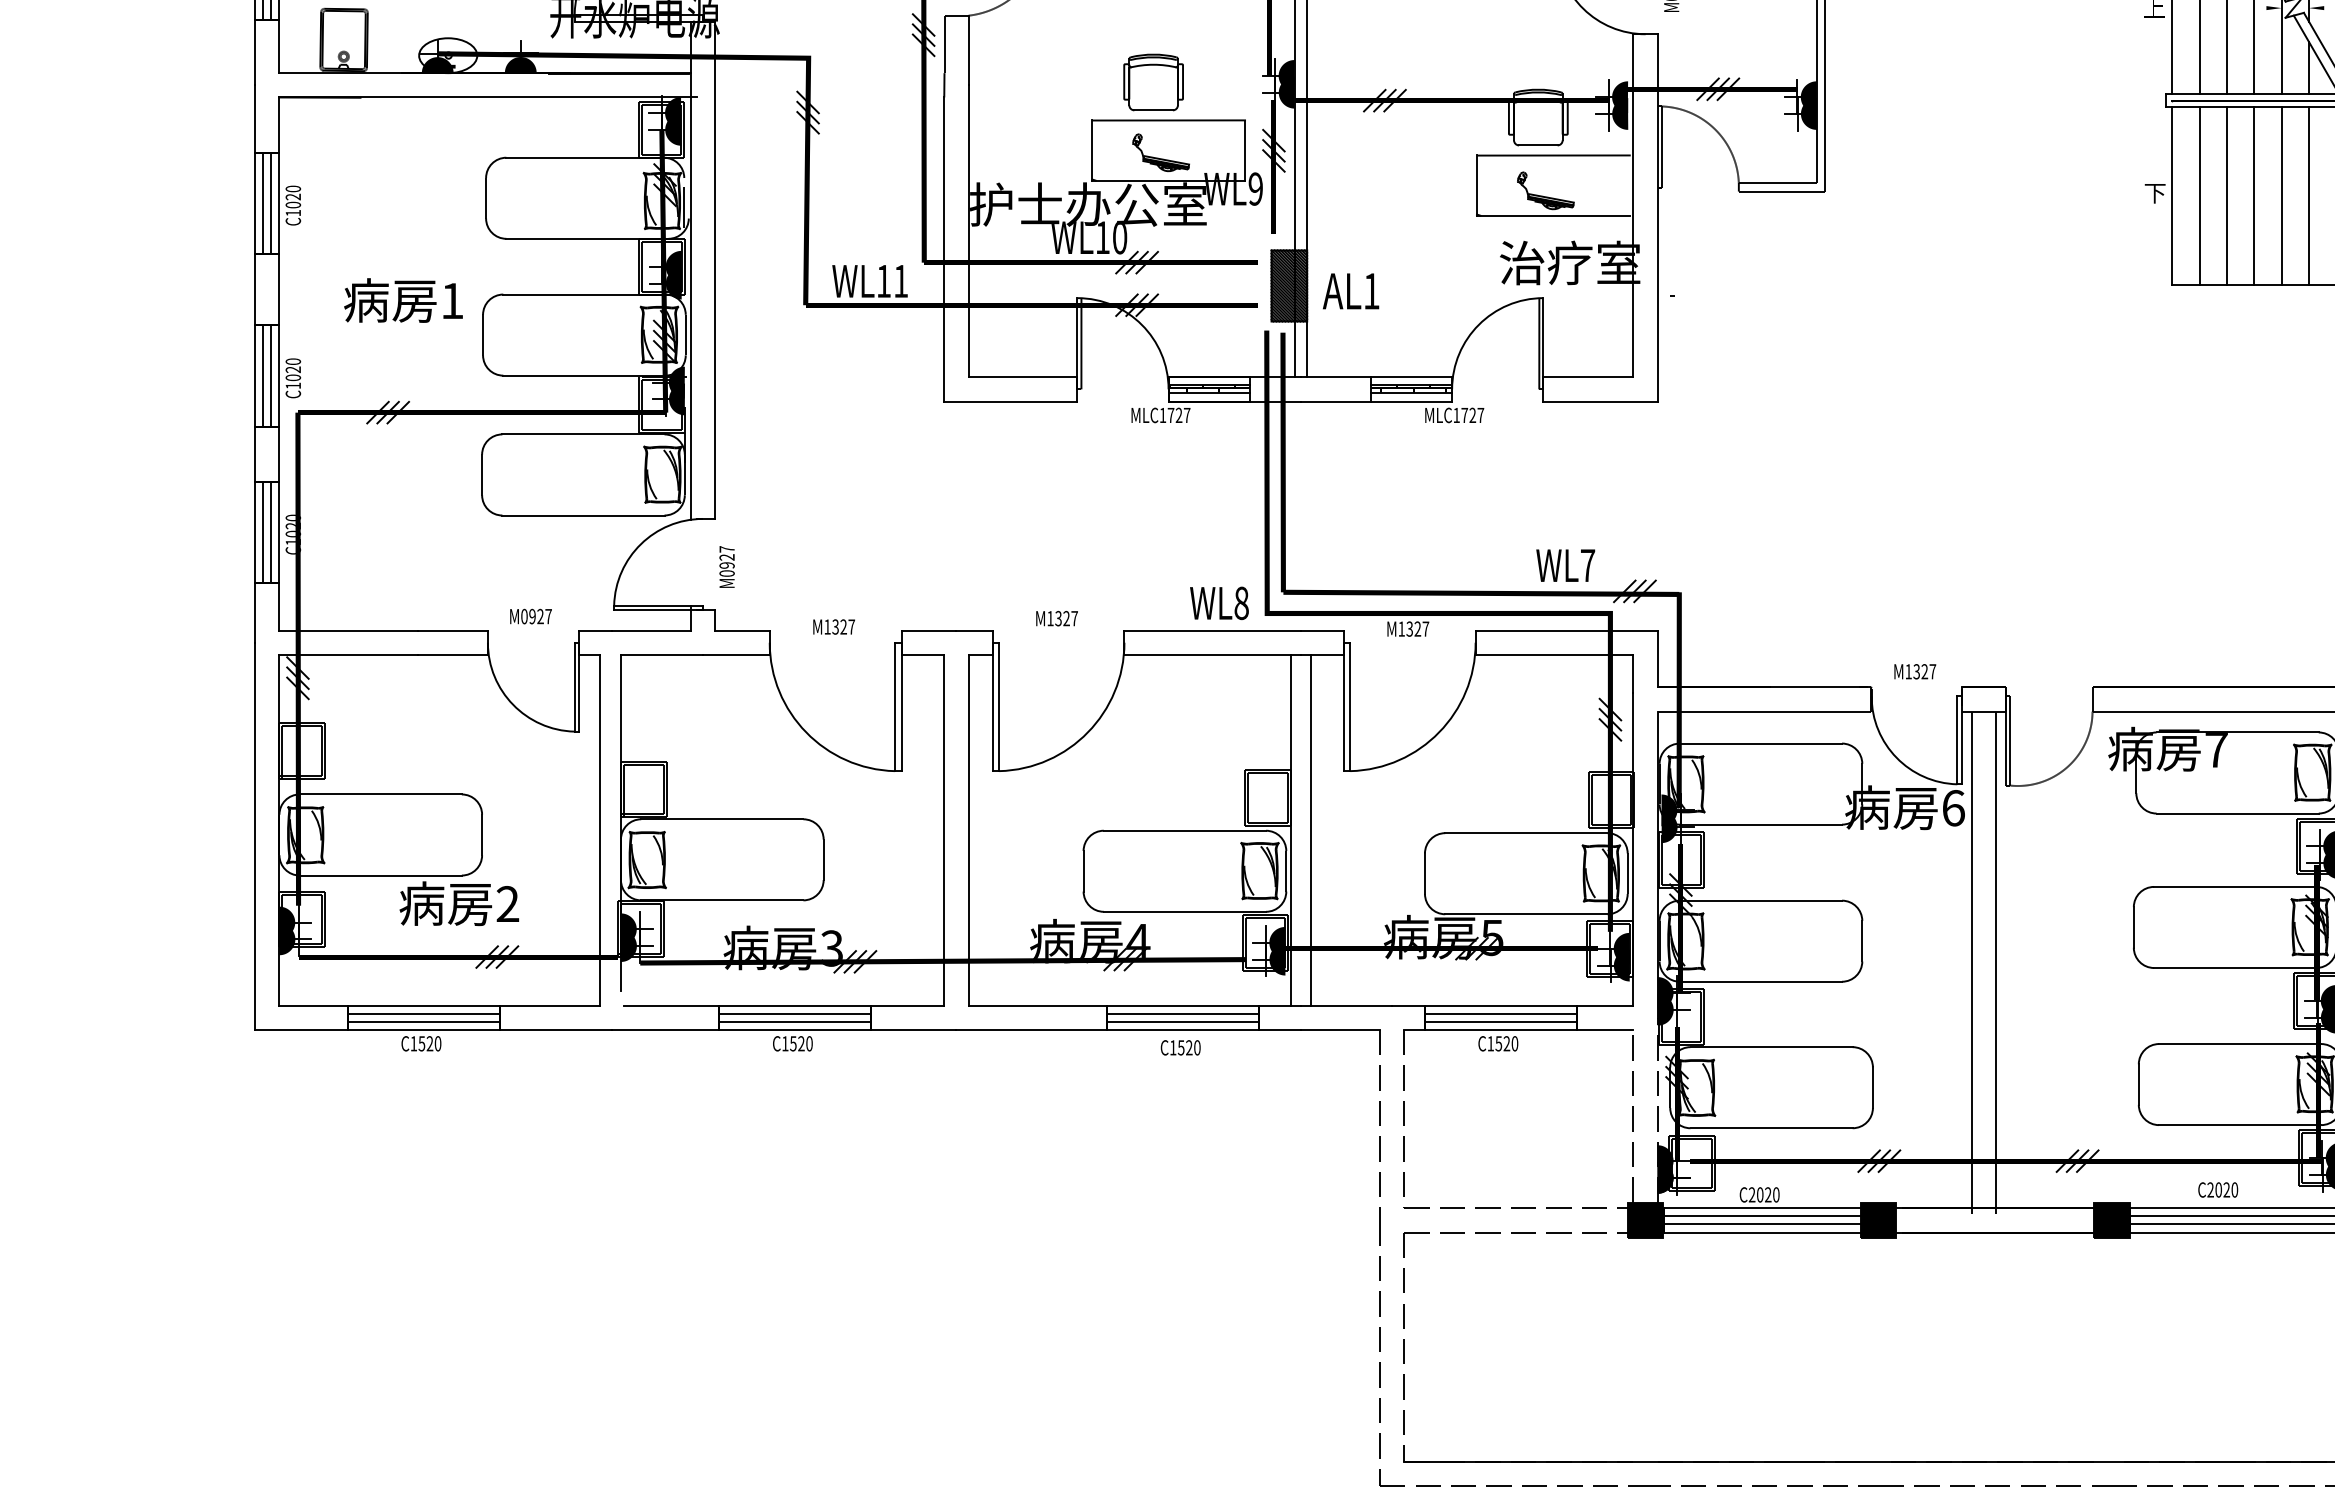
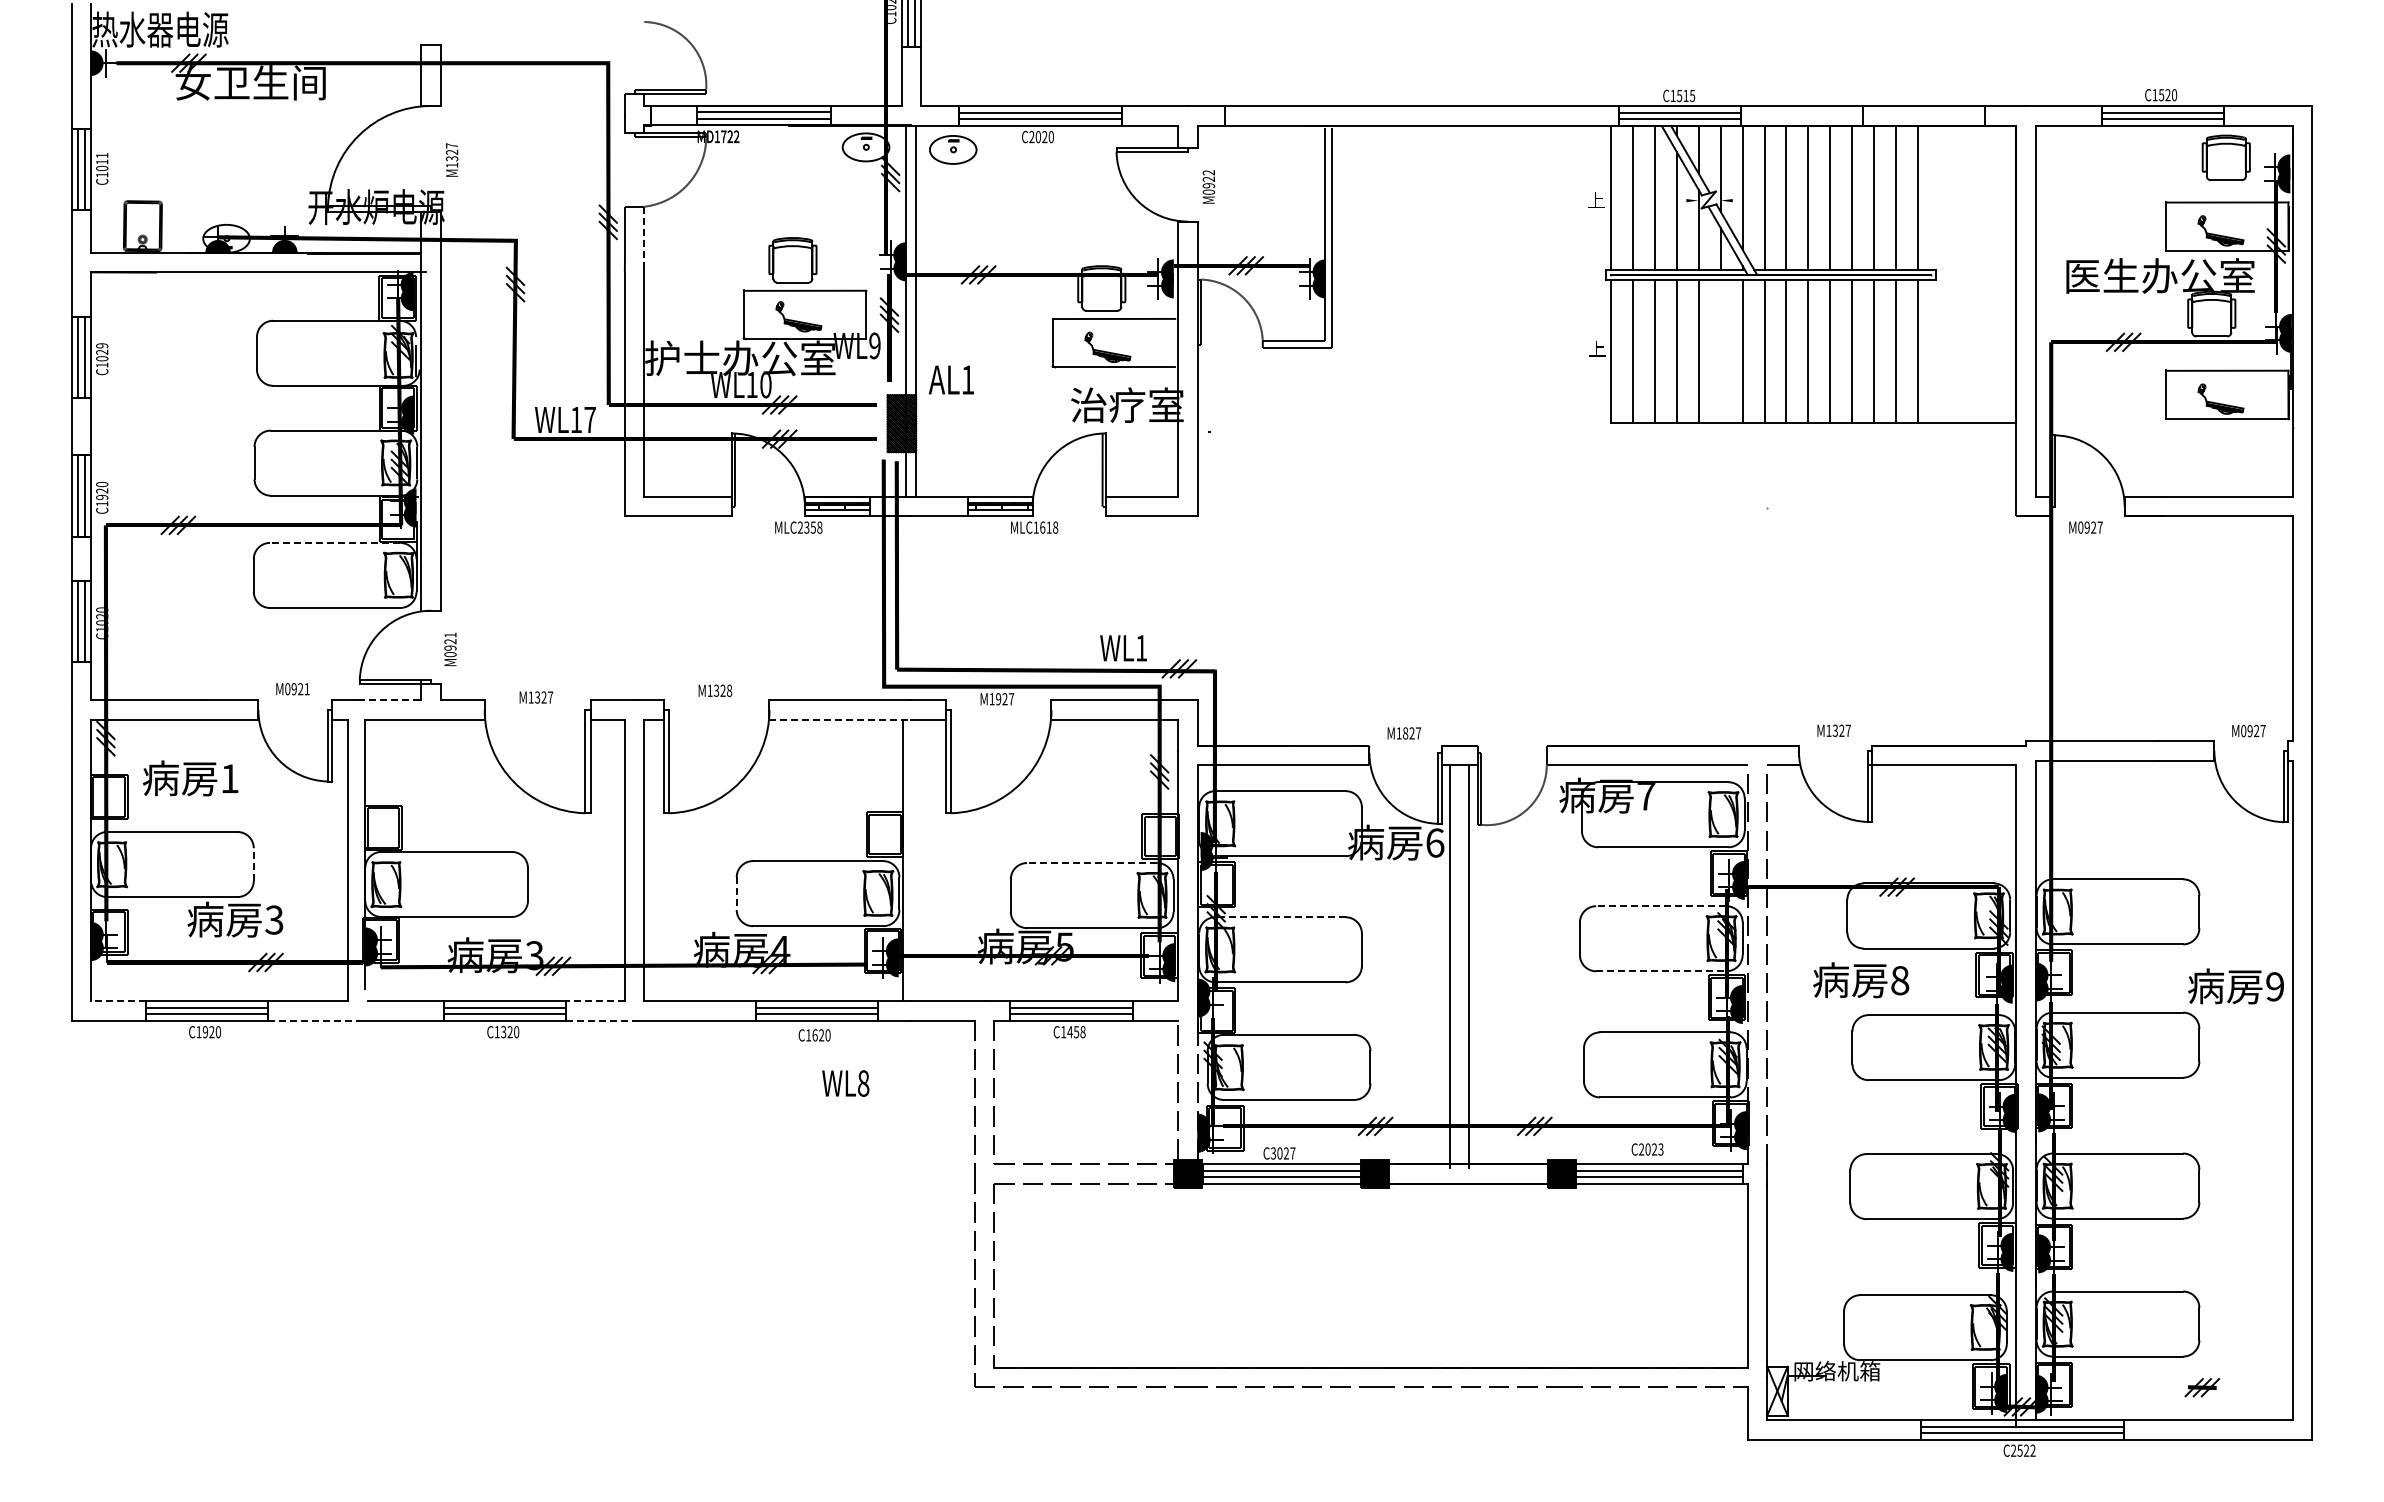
line: (968, 50) -> (644, 234), solid -> dashed
text: (293, 188) -> (102, 345), C1020 -> C1029
text: (2154, 193) -> (1596, 349), 下 -> 上
line: (2308, 196) -> (1720, 351), removed
text: (900, 280) -> (589, 419), WL11 -> WL17
text: (1351, 290) -> (951, 379), moved
text: (403, 300) -> (190, 778), moved
text: (293, 377) -> (102, 497), C1020 -> C1920
text: (1174, 415) -> (809, 527), MLC1727 -> MLC2358
text: (1473, 415) -> (1049, 527), MLC1727 -> MLC1618
line: (582, 433) -> (334, 542), solid -> dashed
text: (727, 548) -> (450, 634), M0927 -> M0921
text: (1587, 565) -> (1141, 648), WL7 -> WL1
text: (1219, 603) -> (845, 1083), moved
text: (547, 617) -> (306, 689), M0927 -> M0921
text: (1074, 618) -> (729, 690), M1327 -> M1328
text: (1409, 629) -> (998, 699), M1327 -> M1927
line: (651, 630) -> (389, 700), solid -> dashed
line: (1212, 654) -> (840, 719), solid -> dashed
text: (1916, 671) -> (1405, 733), M1327 -> M1827
line: (1311, 829) -> (919, 860), removed
line: (1525, 833) -> (1091, 863), solid -> dashed
line: (481, 834) -> (253, 864), solid -> dashed
line: (1083, 872) -> (736, 894), solid -> dashed
line: (2234, 887) -> (1660, 906), solid -> dashed
line: (1760, 900) -> (1280, 917), solid -> dashed
text: (507, 903) -> (274, 919), 2 -> 3
line: (2235, 968) -> (1661, 971), solid -> dashed
line: (312, 1005) -> (117, 1001), solid -> dashed
line: (906, 1005) -> (594, 1001), solid -> dashed
line: (556, 1029) -> (313, 1020), solid -> dashed
line: (913, 1029) -> (600, 1020), solid -> dashed
text: (421, 1042) -> (205, 1031), C1520 -> C1920
text: (793, 1042) -> (503, 1031), C1520 -> C1320
text: (1506, 1044) -> (1076, 1032), C1520 -> C1458
text: (1180, 1047) -> (814, 1035), C1520 -> C1620
text: (2234, 1189) -> (1660, 1149), C2020 -> C2023
text: (1763, 1194) -> (1282, 1153), C2020 -> C3027

